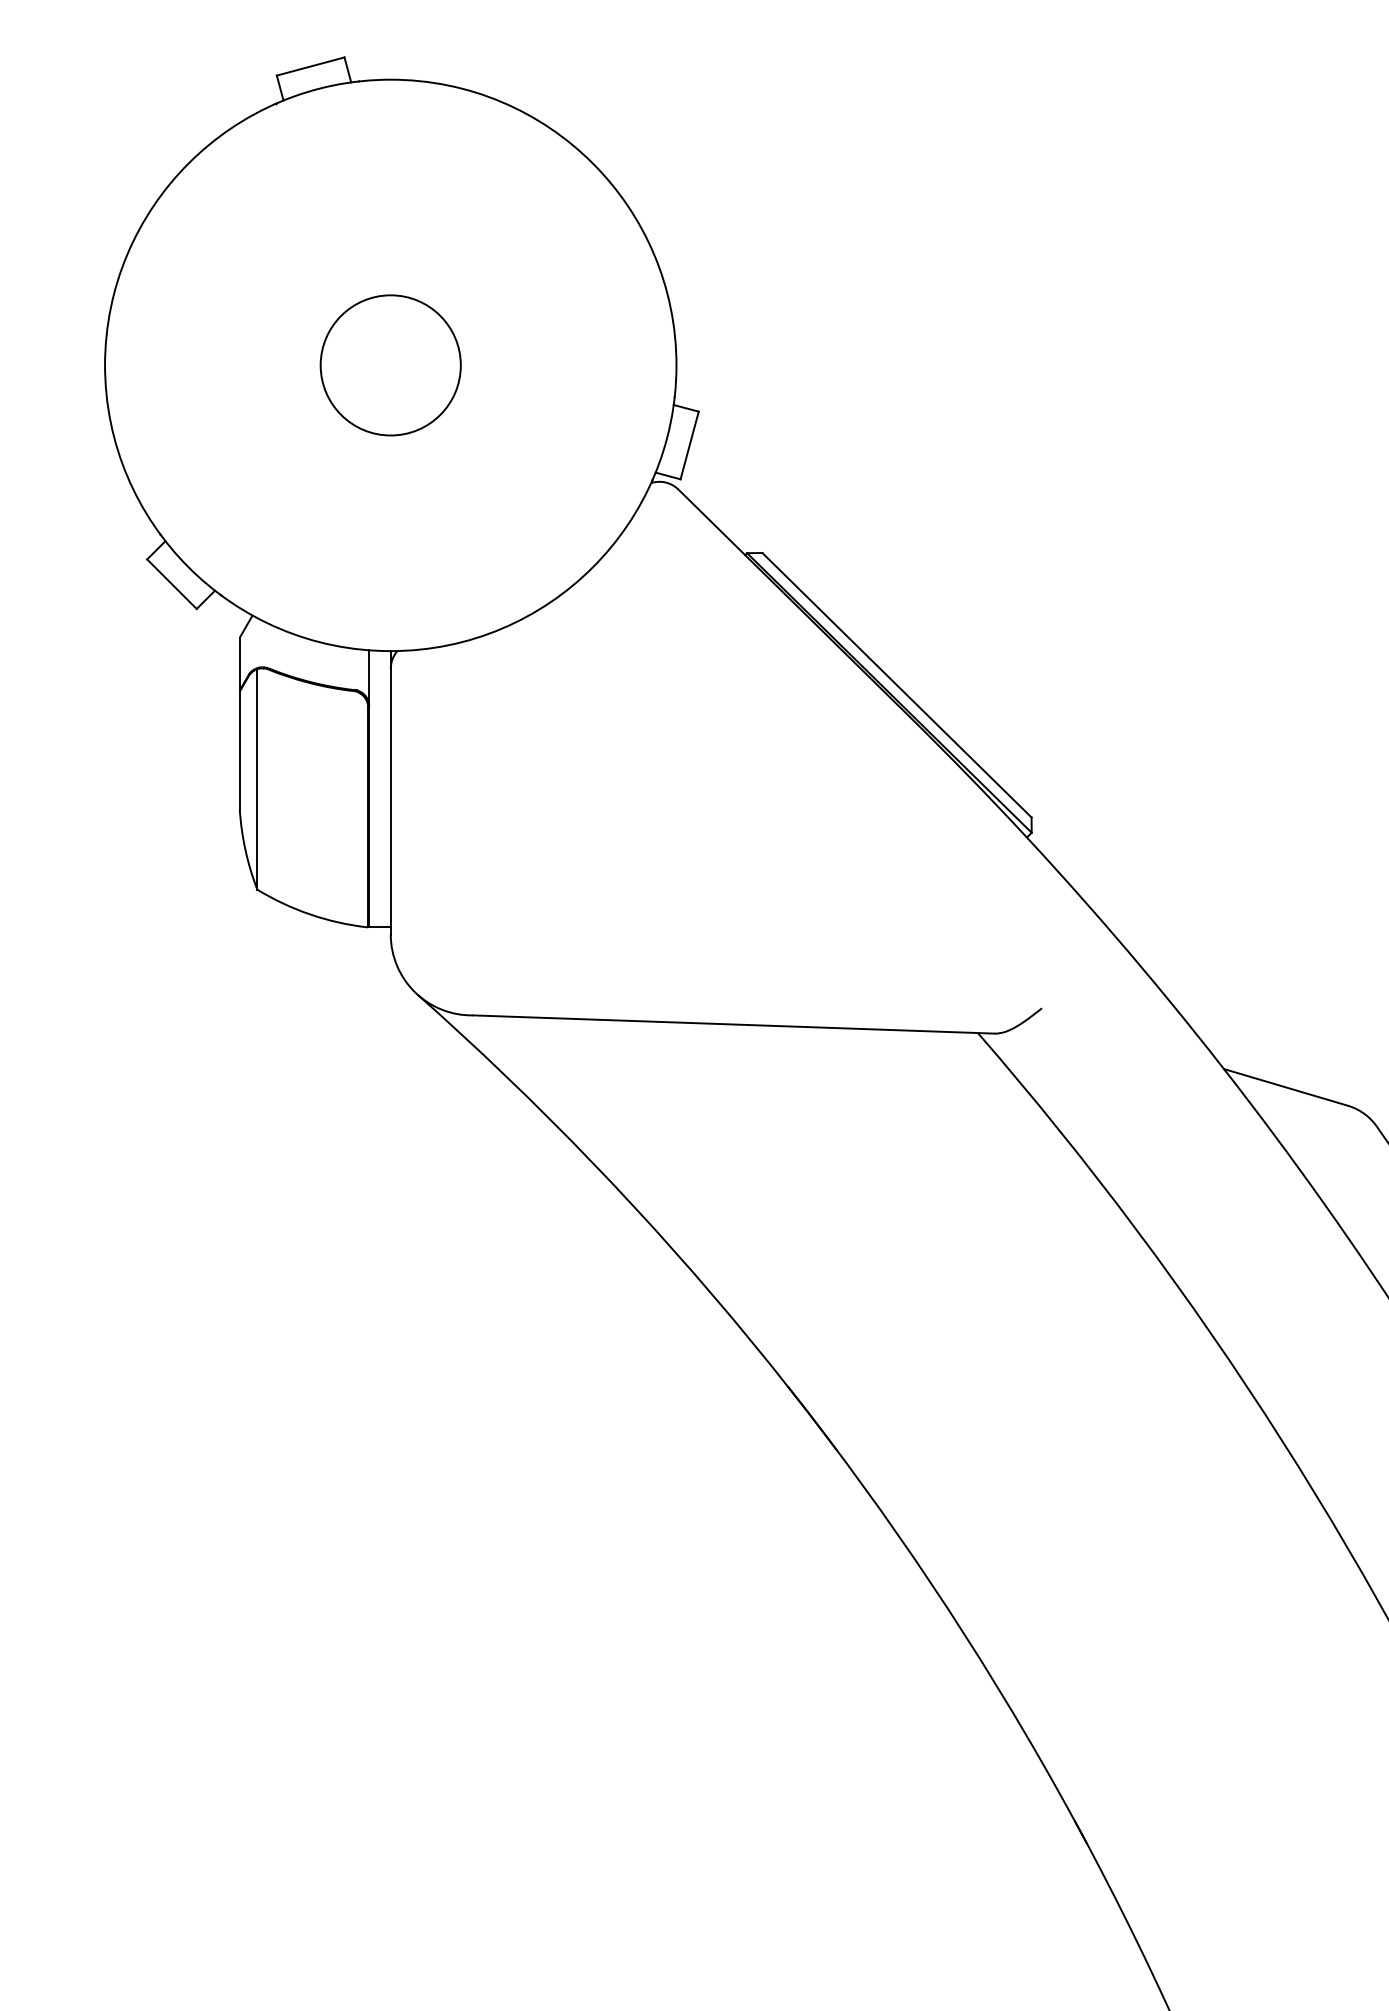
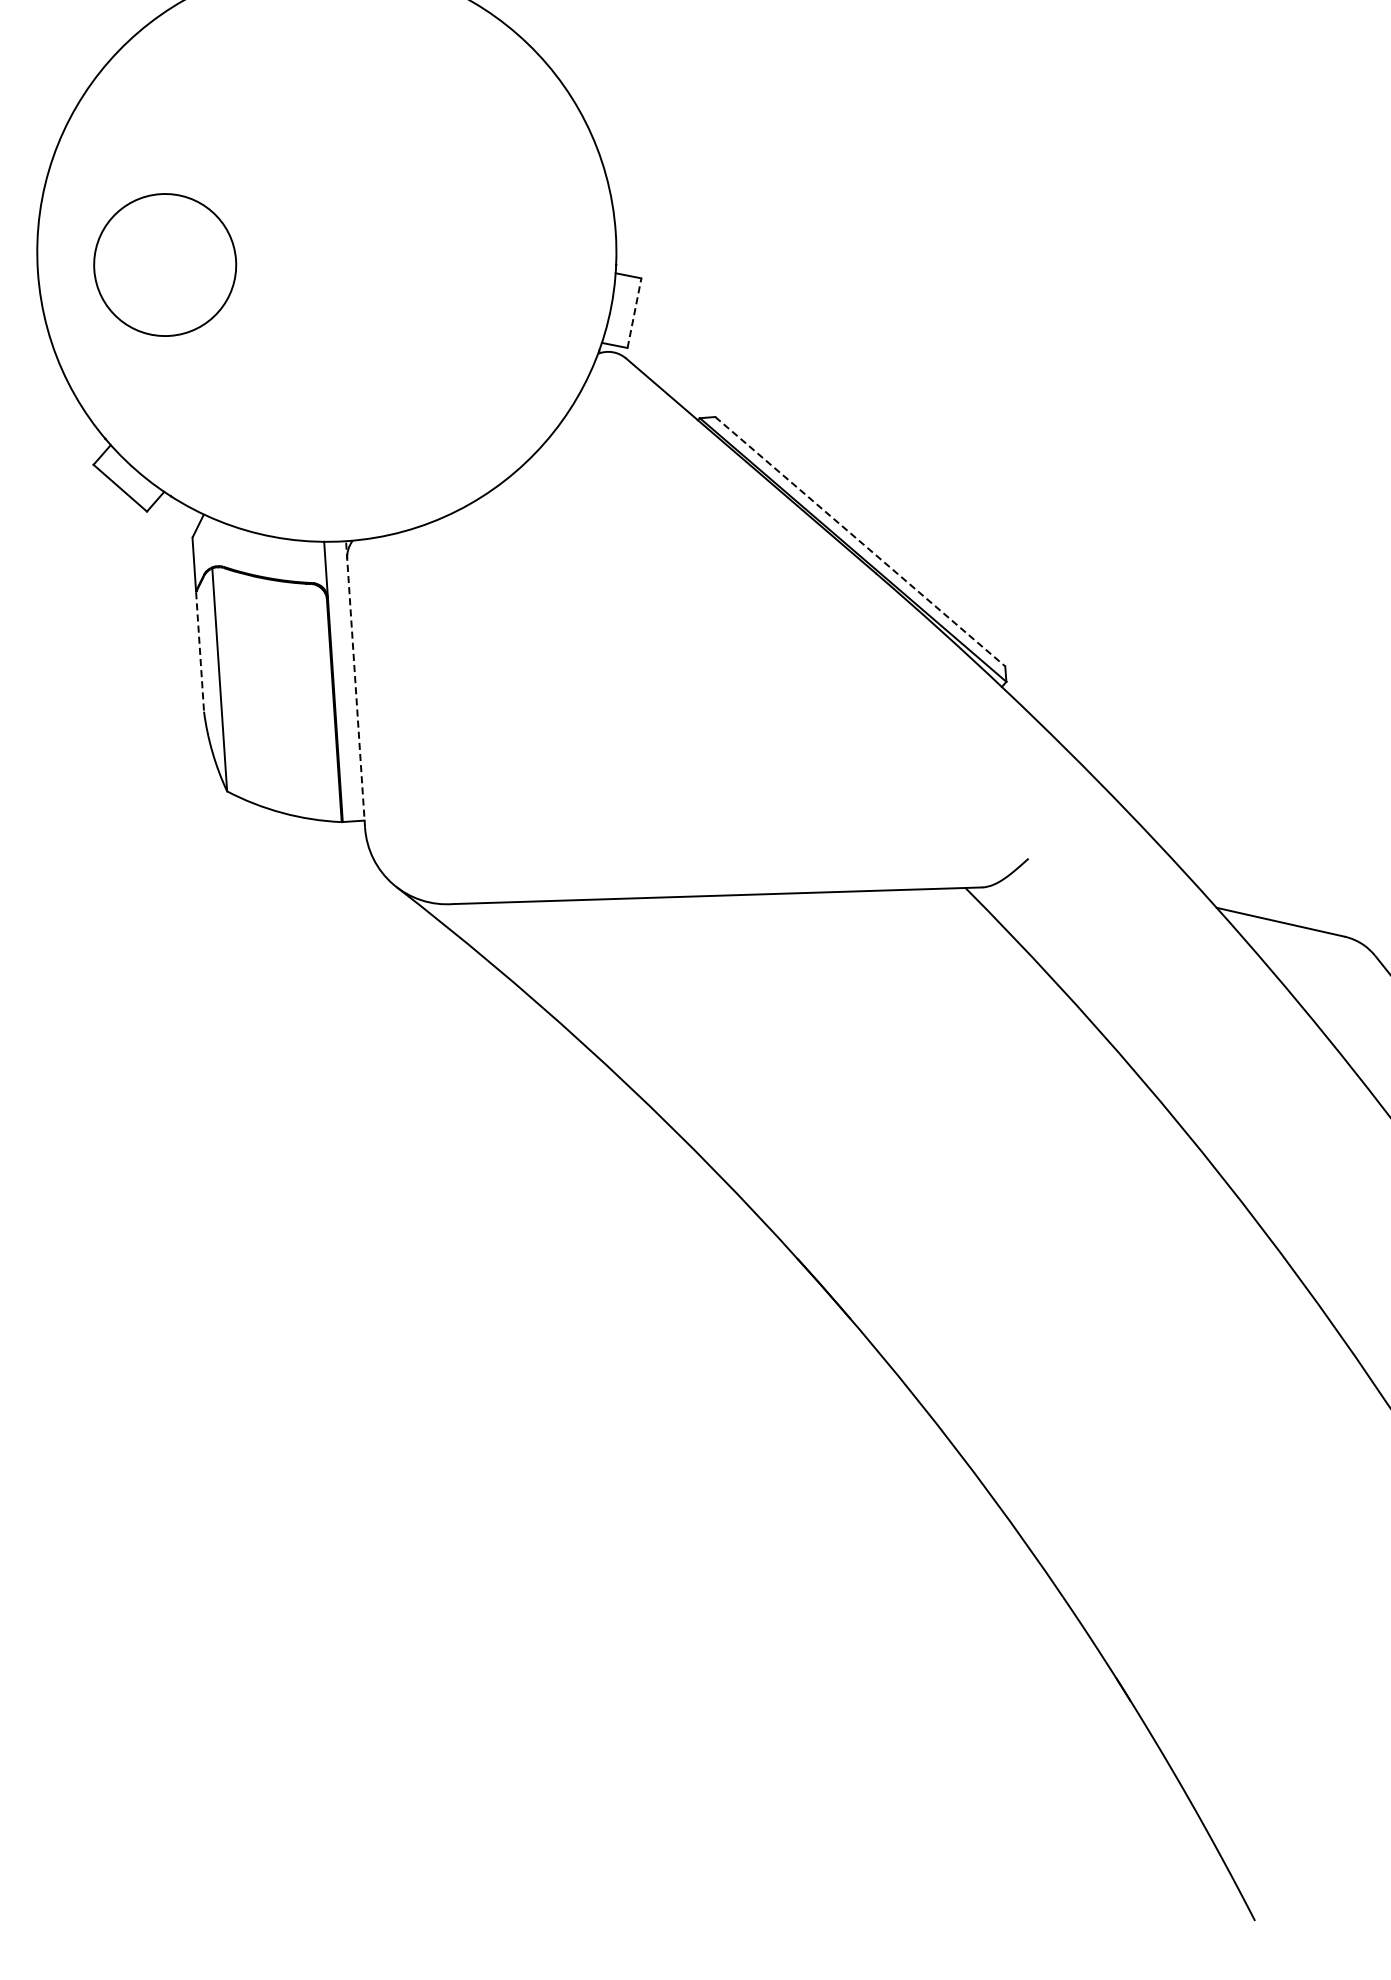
circle: (390, 365) -> (164, 265), moved
line: (689, 445) -> (634, 313), solid -> dashed
line: (896, 685) -> (859, 541), solid -> dashed
line: (239, 751) -> (199, 652), solid -> dashed
line: (390, 792) -> (355, 684), solid -> dashed

